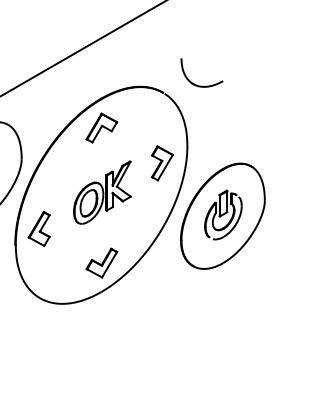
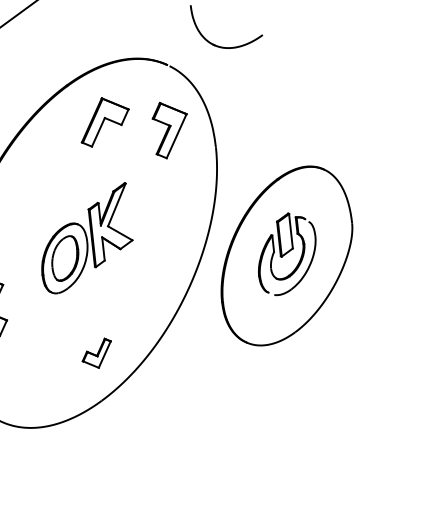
part: (101, 127) -> (104, 120), moved
part: (162, 163) -> (171, 129), moved
part: (101, 262) -> (96, 352), size x0.6

